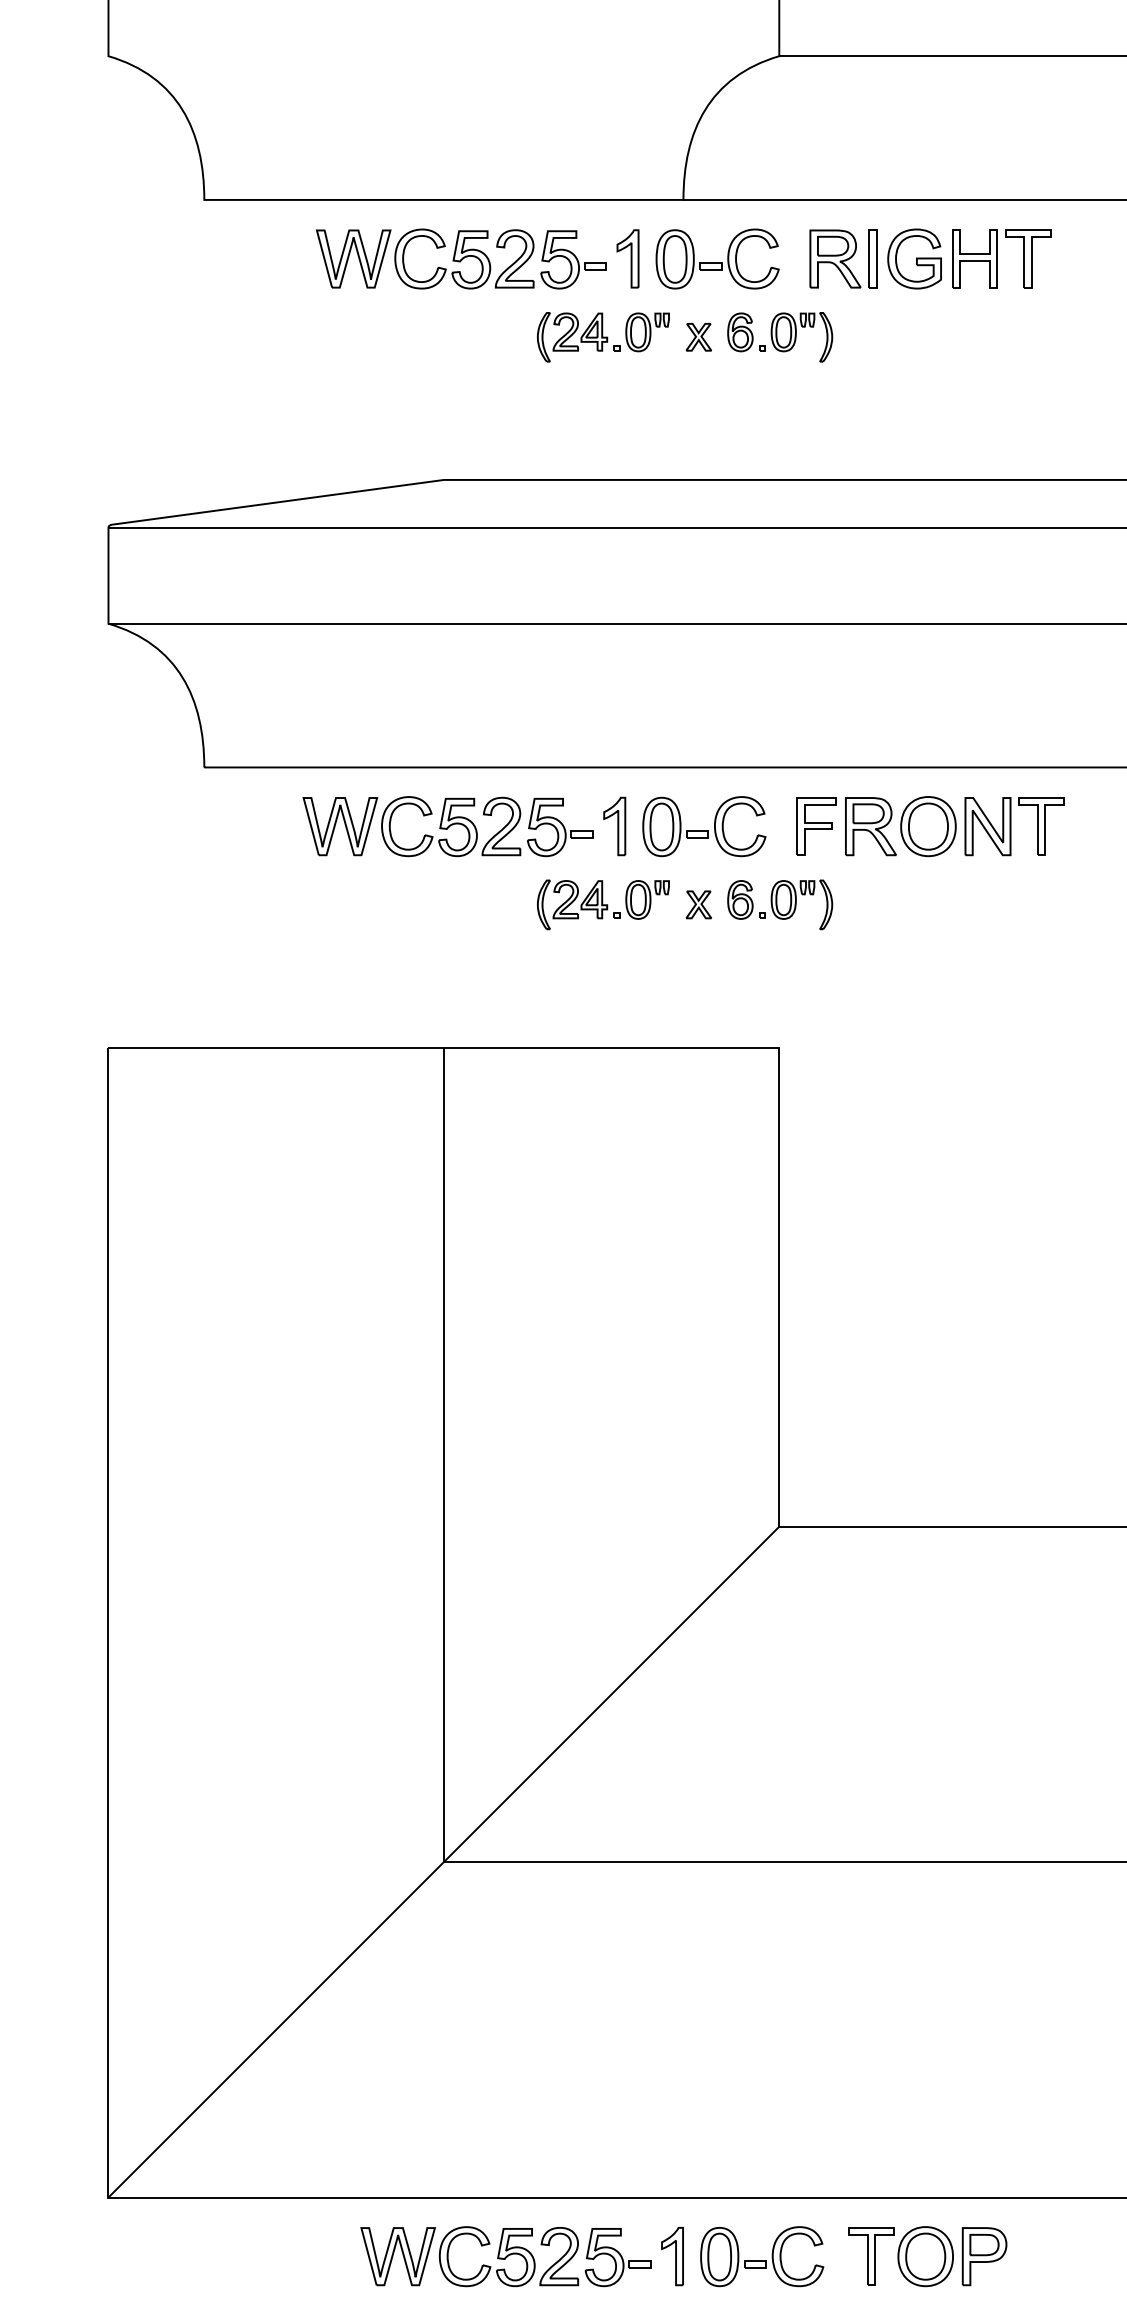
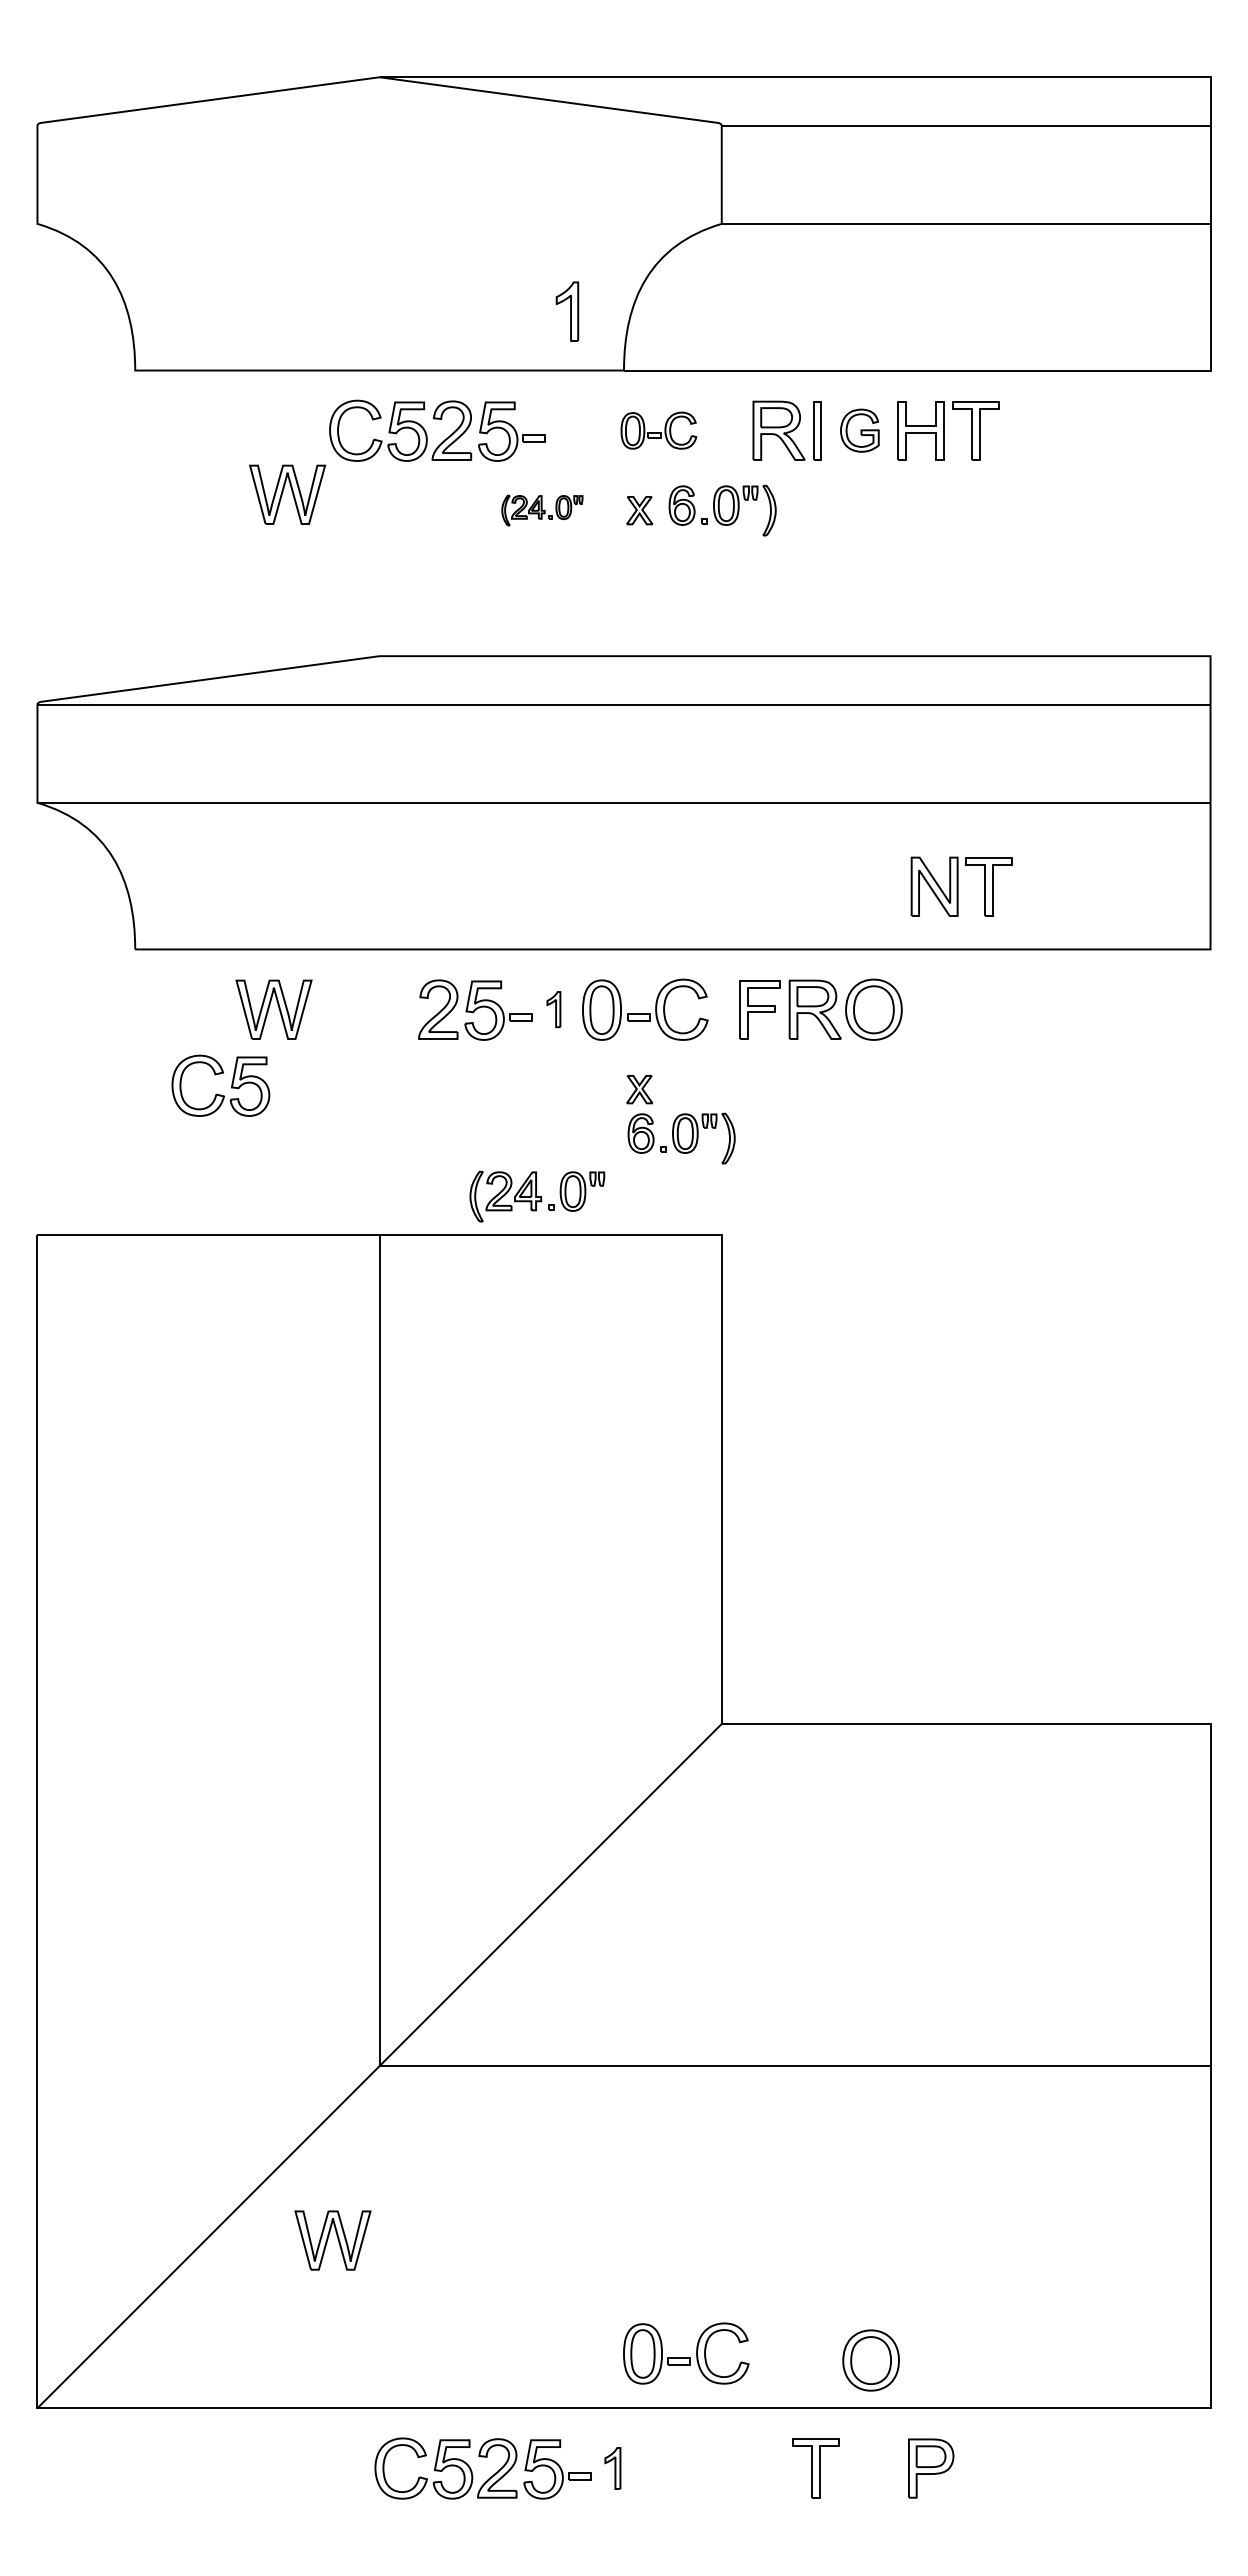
part: (353, 258) -> (287, 494), moved
part: (628, 258) -> (567, 311), moved
part: (717, 258) -> (658, 430), size x0.6
part: (914, 258) -> (859, 430), size x0.7
part: (603, 337) -> (542, 510), size x0.6
part: (614, 826) -> (553, 1009), size x0.6
part: (1014, 826) -> (961, 886), moved
part: (426, 834) -> (217, 1093), moved
part: (603, 904) -> (537, 1196), moved
part: (780, 904) -> (681, 1138), moved
part: (397, 2256) -> (332, 2240), moved
part: (672, 2256) -> (612, 2468), size x0.7
part: (762, 2256) -> (686, 2353), moved
part: (925, 2256) -> (870, 2360), moved

